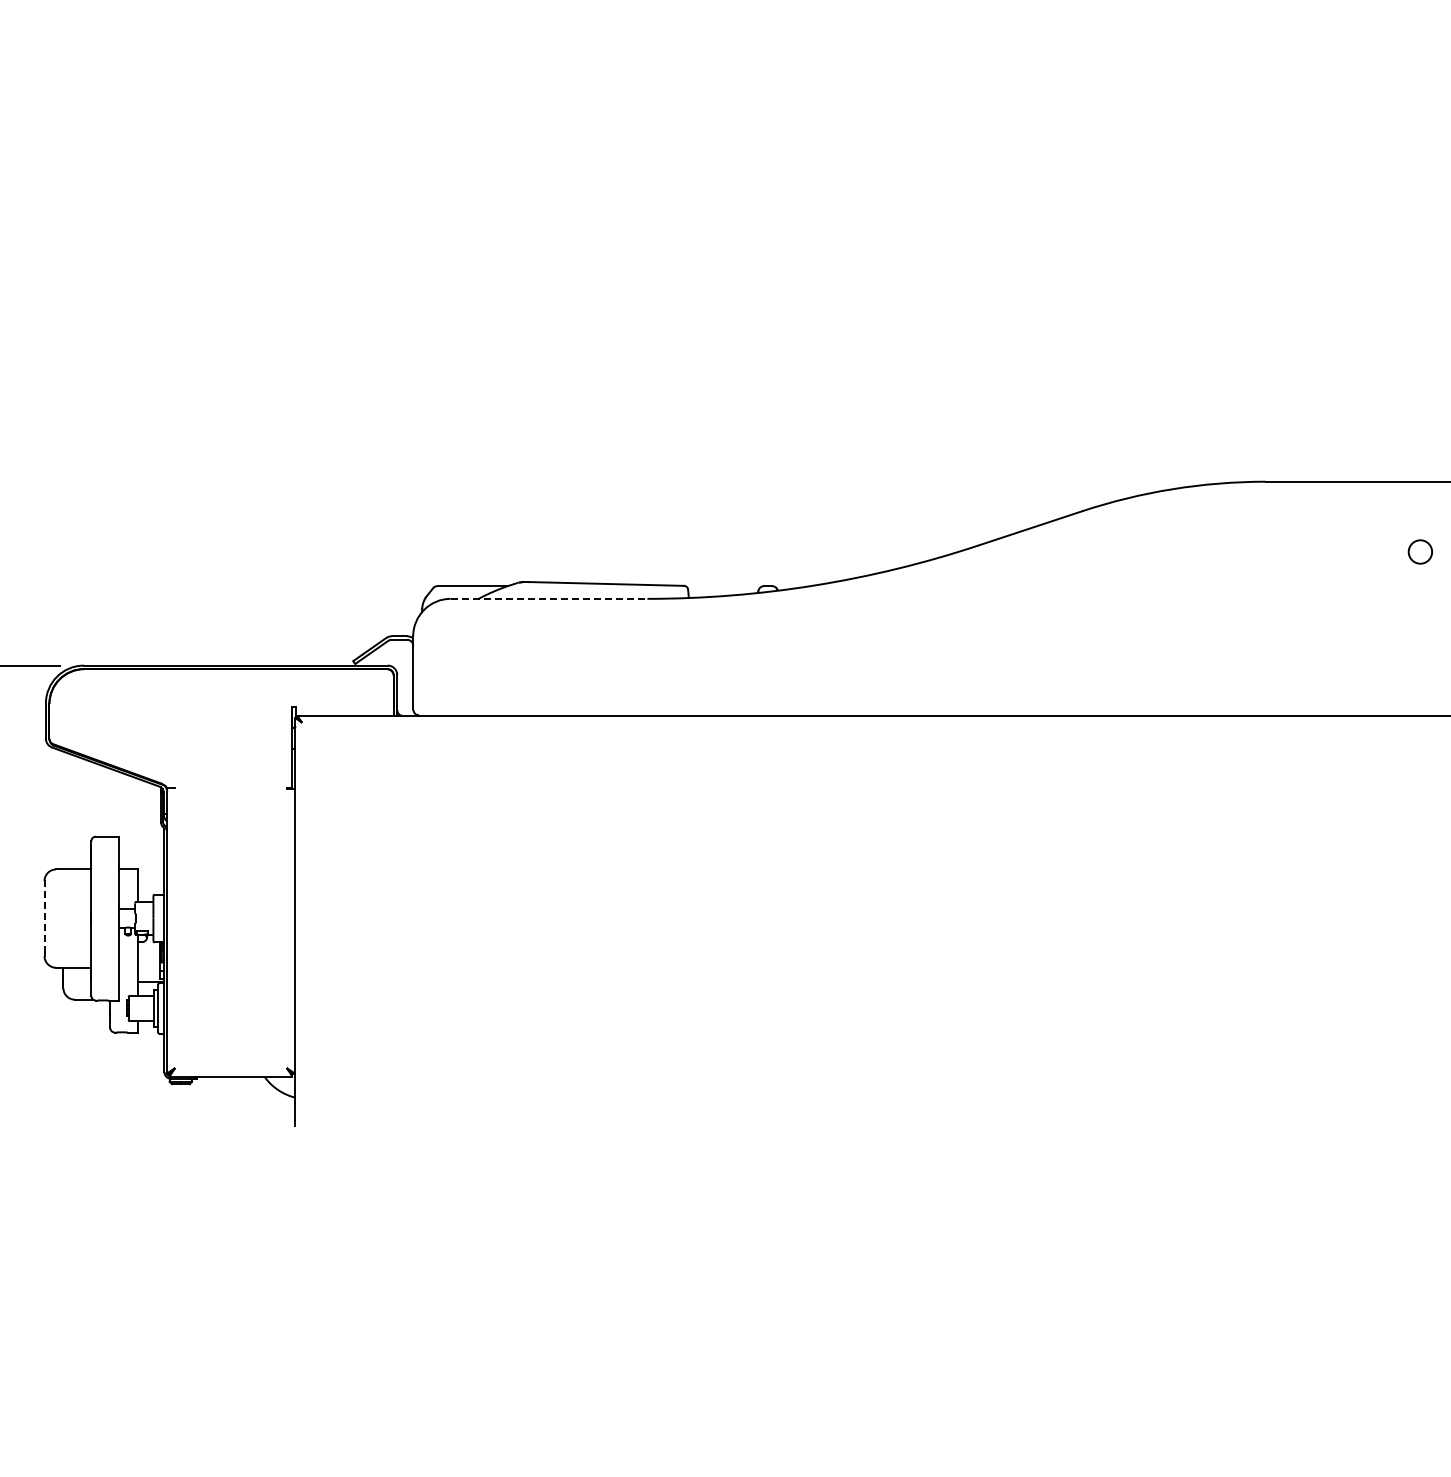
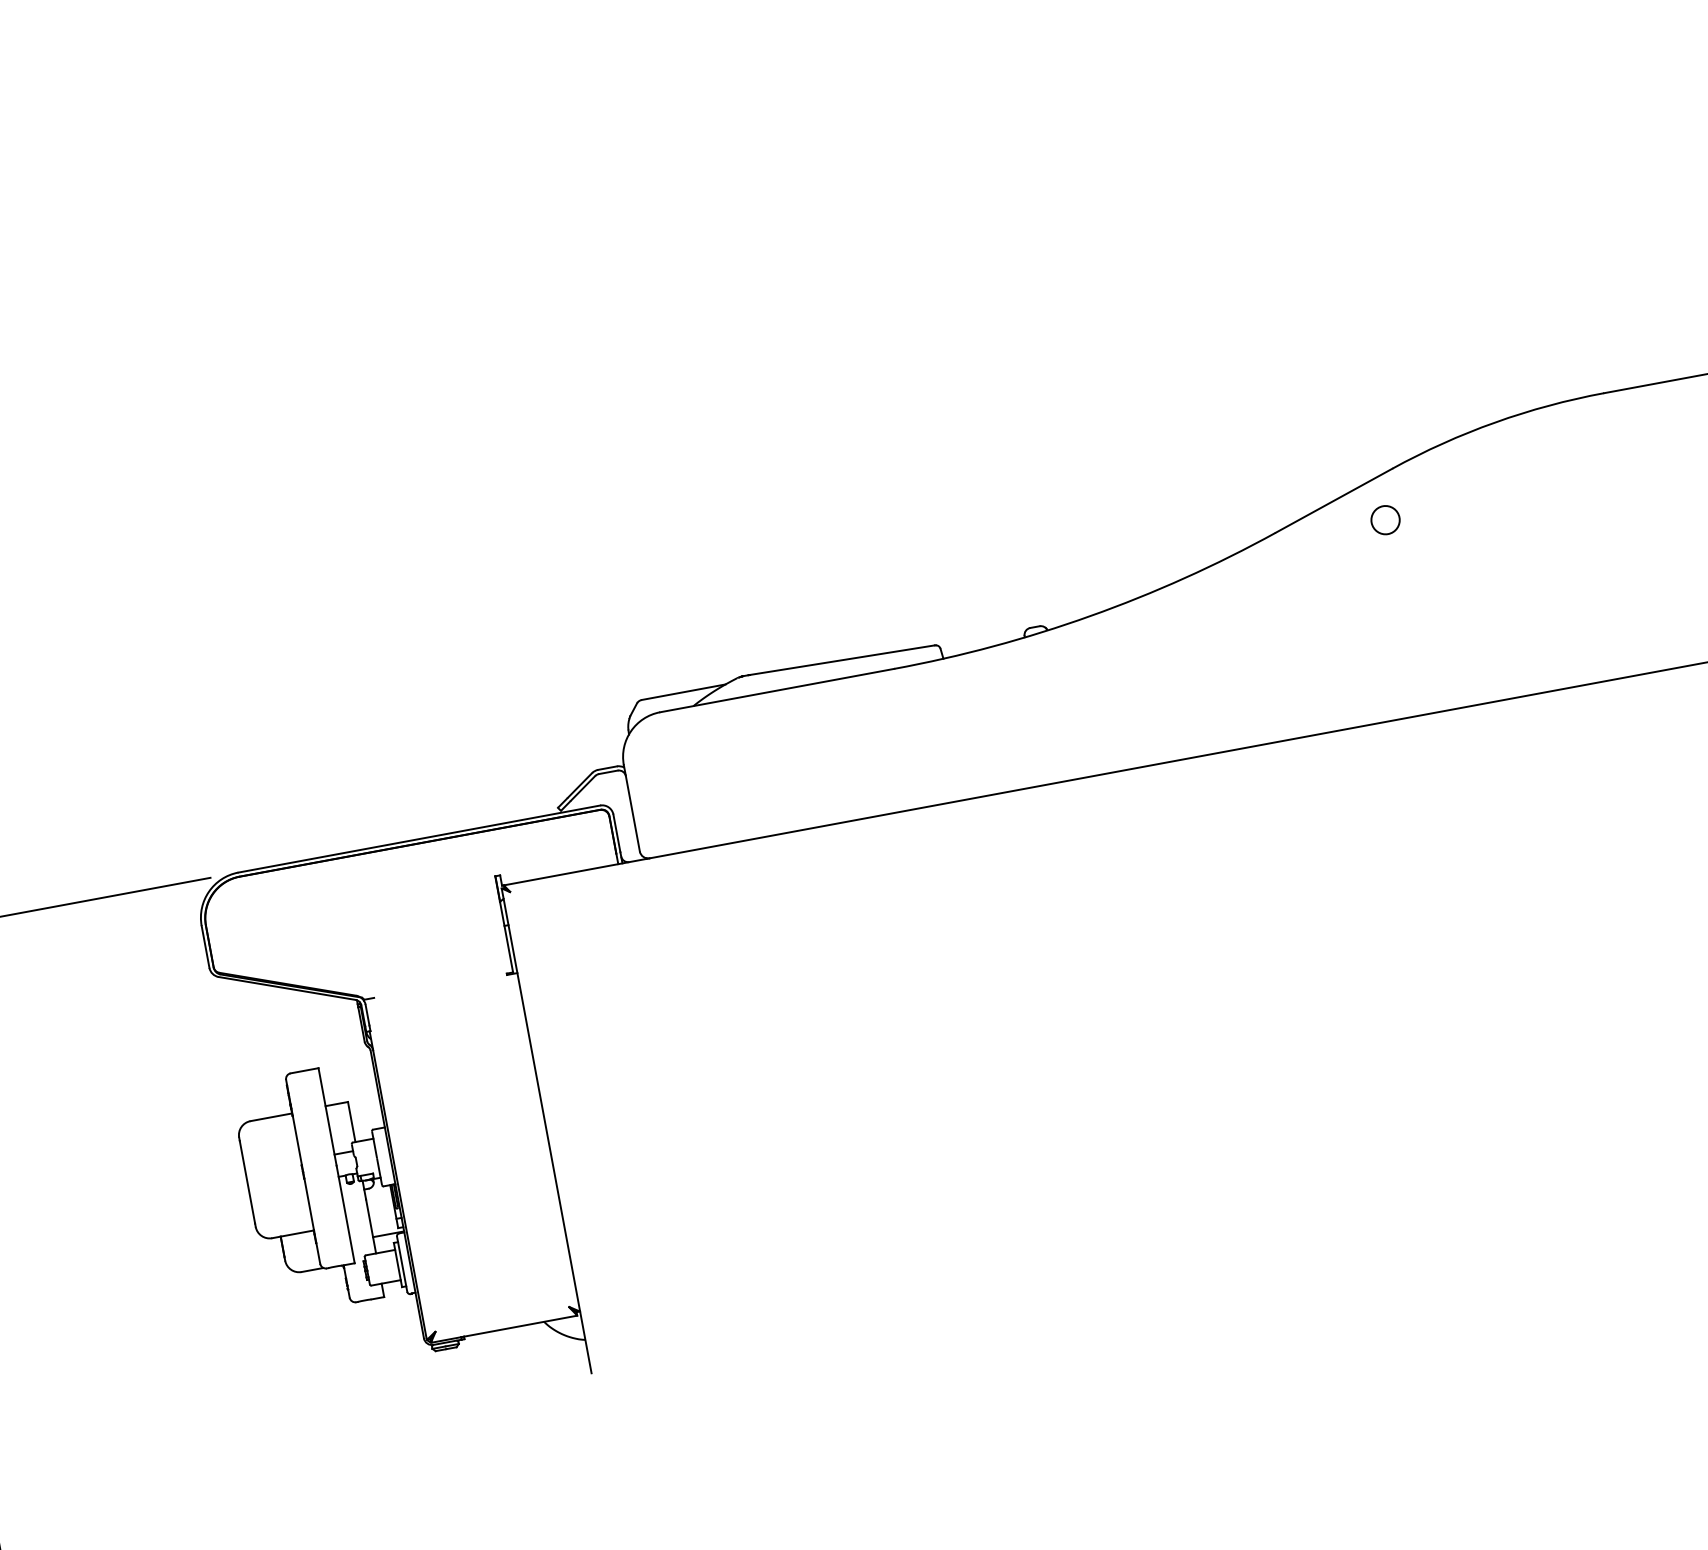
circle: (1068, 551) -> (1384, 519), added
line: (549, 598) -> (777, 690), dashed -> solid
line: (44, 918) -> (247, 1182), dashed -> solid

